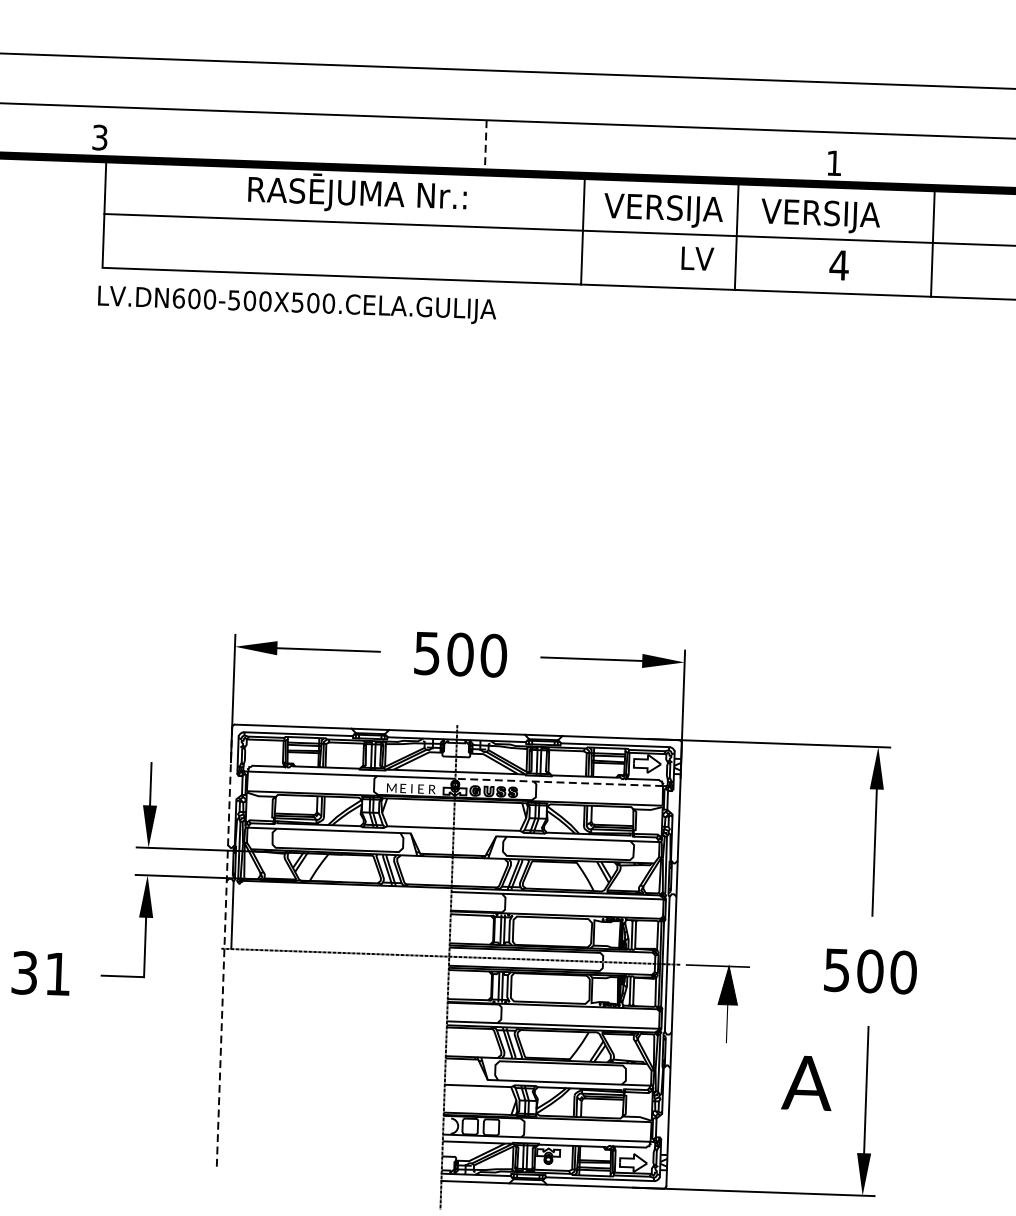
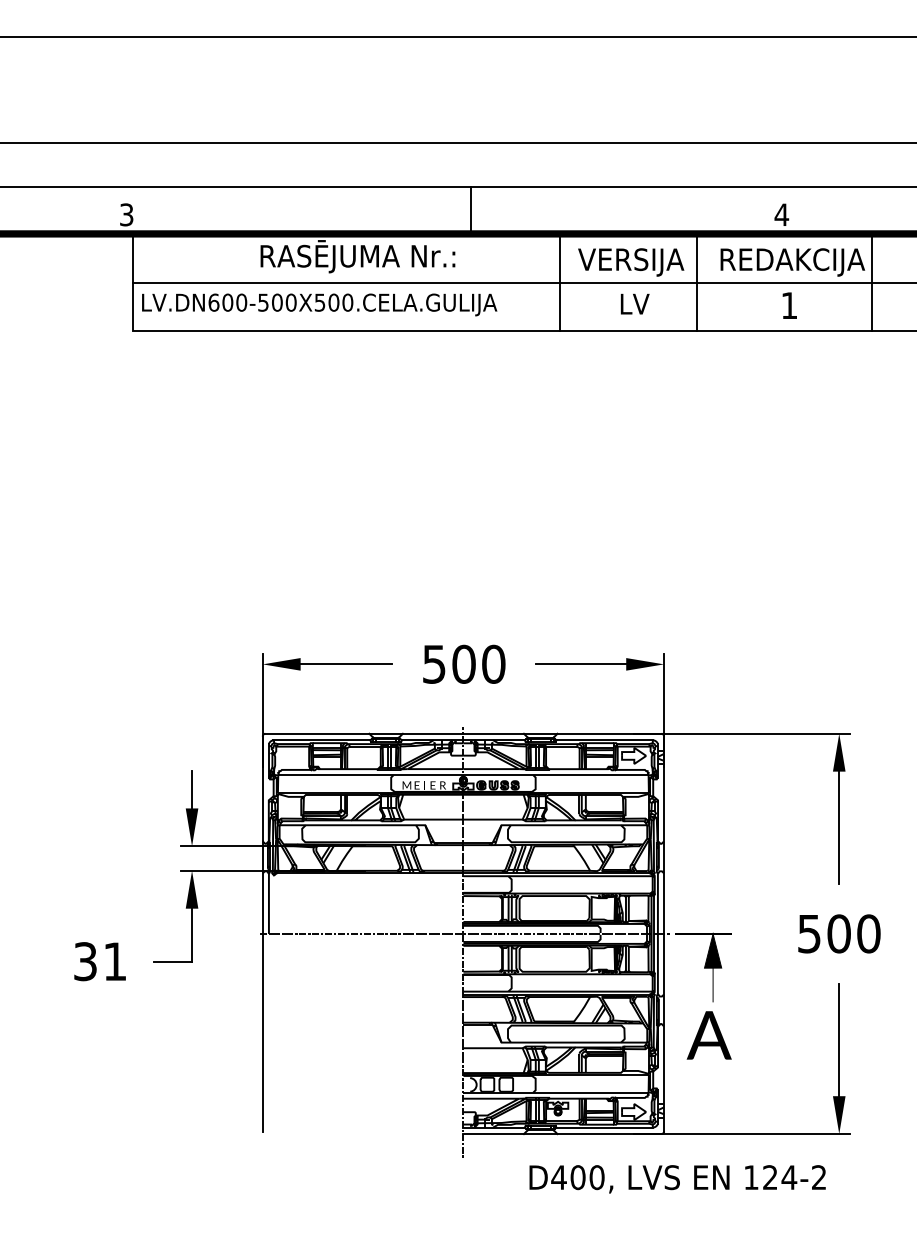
line: (485, 146) -> (470, 210), dashed -> solid
text: (833, 162) -> (781, 214), 1 -> 4
text: (843, 217) -> (791, 262), VERSIJA -> REDAKCIJA
text: (697, 257) -> (634, 303), moved
text: (839, 265) -> (789, 305), 4 -> 1
text: (297, 304) -> (319, 304), moved
line: (559, 782) -> (556, 775), dashed -> solid
line: (224, 948) -> (262, 933), dashed -> solid
text: (806, 1083) -> (708, 1035), moved

